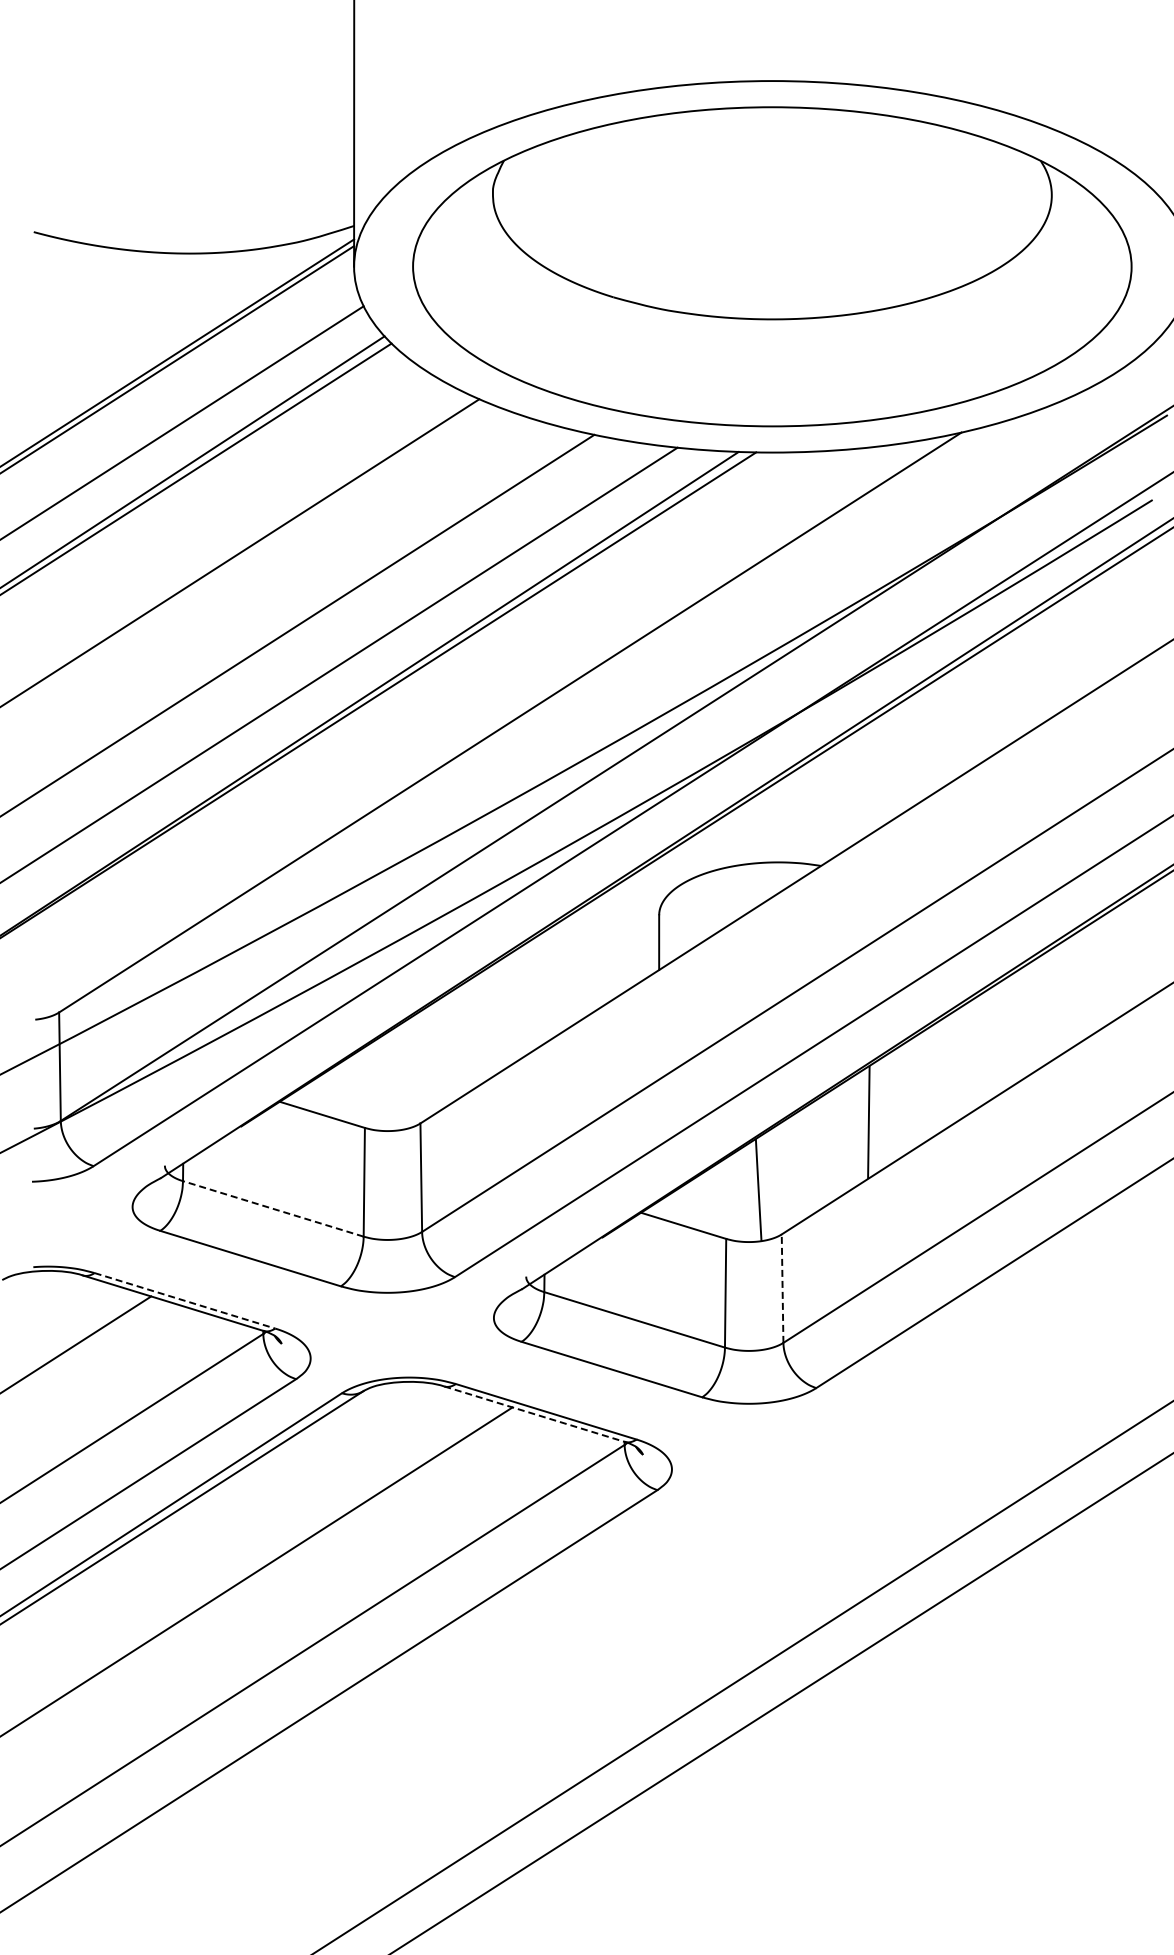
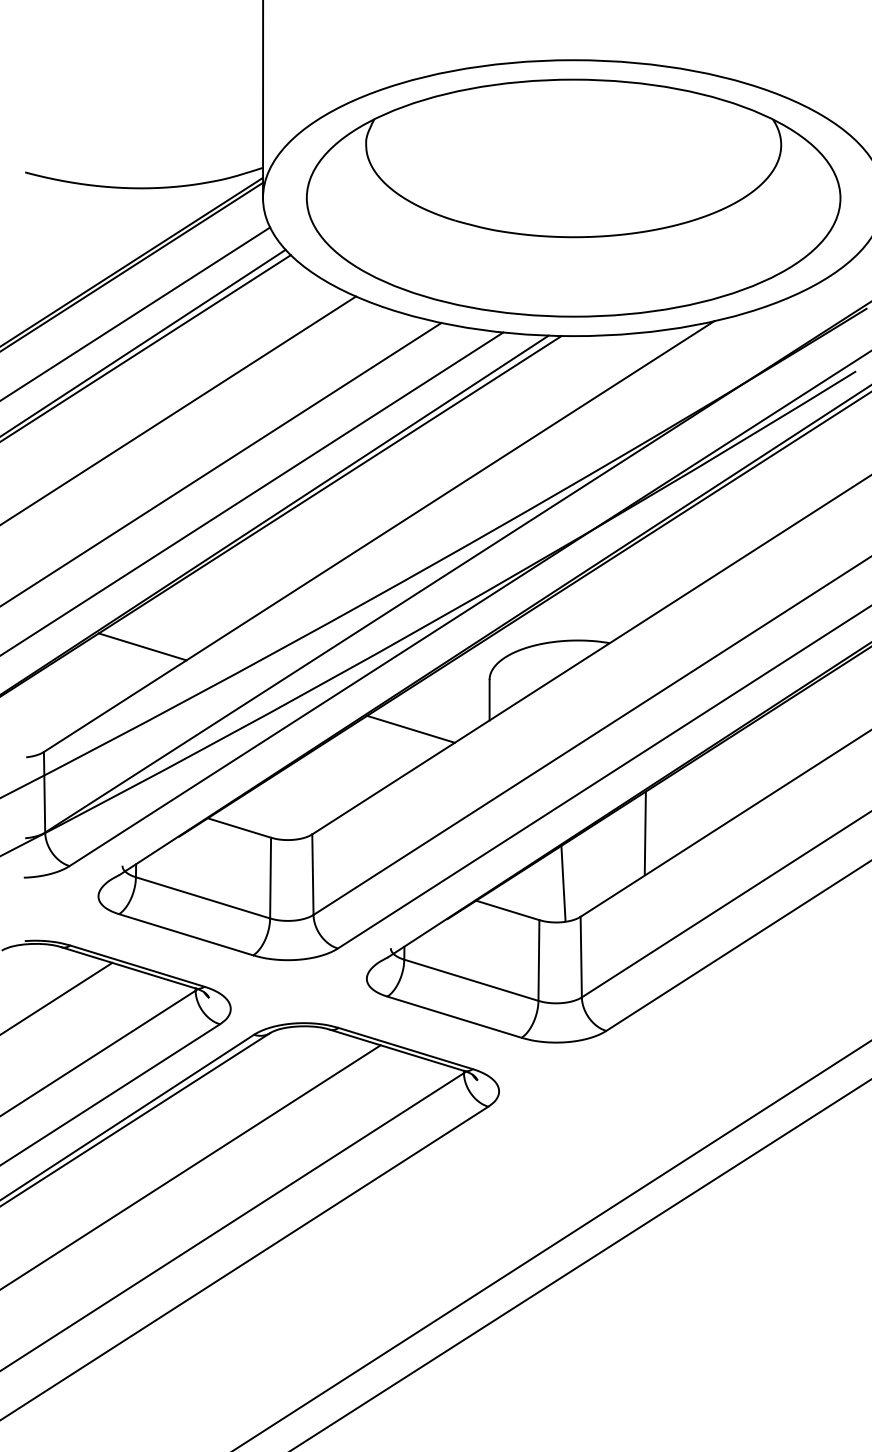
line: (192, 870) -> (143, 646), added
line: (553, 981) -> (411, 728), added
line: (272, 1208) -> (202, 897), dashed -> solid
line: (782, 1288) -> (581, 956), dashed -> solid
line: (185, 1300) -> (137, 965), dashed -> solid
line: (535, 1414) -> (397, 1050), dashed -> solid

